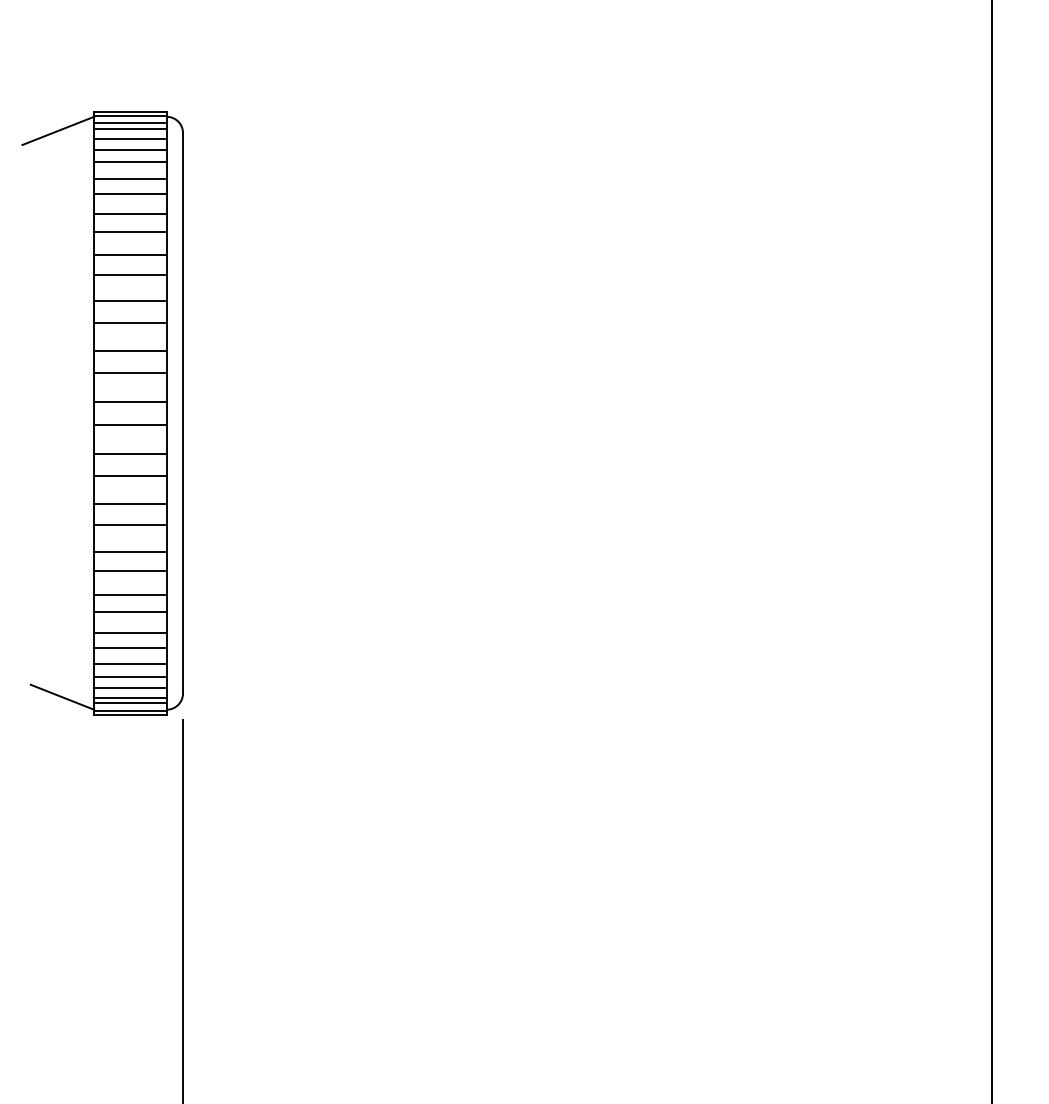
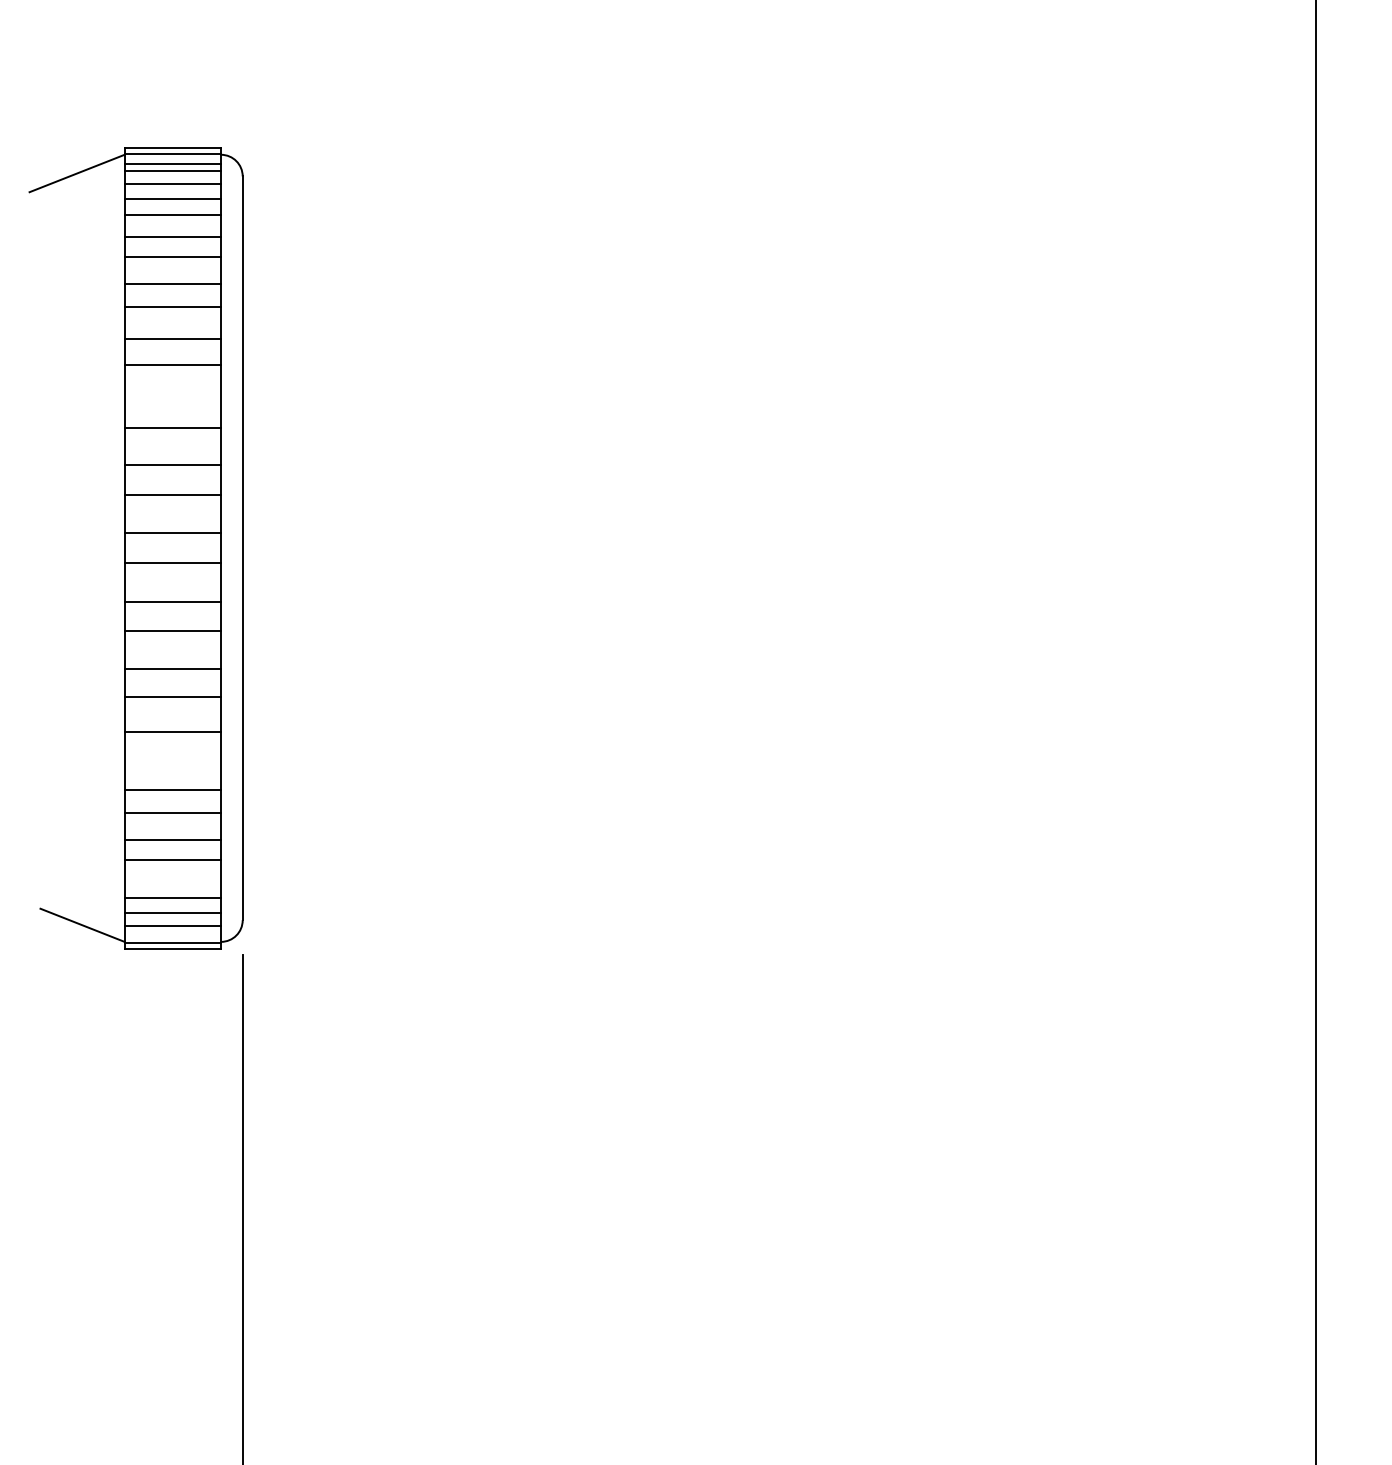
line: (130, 301) -> (172, 399), removed
line: (130, 571) -> (172, 758), removed
line: (130, 664) -> (172, 881), removed
line: (130, 703) -> (172, 933), removed

